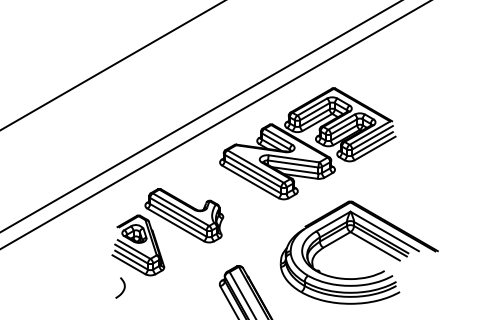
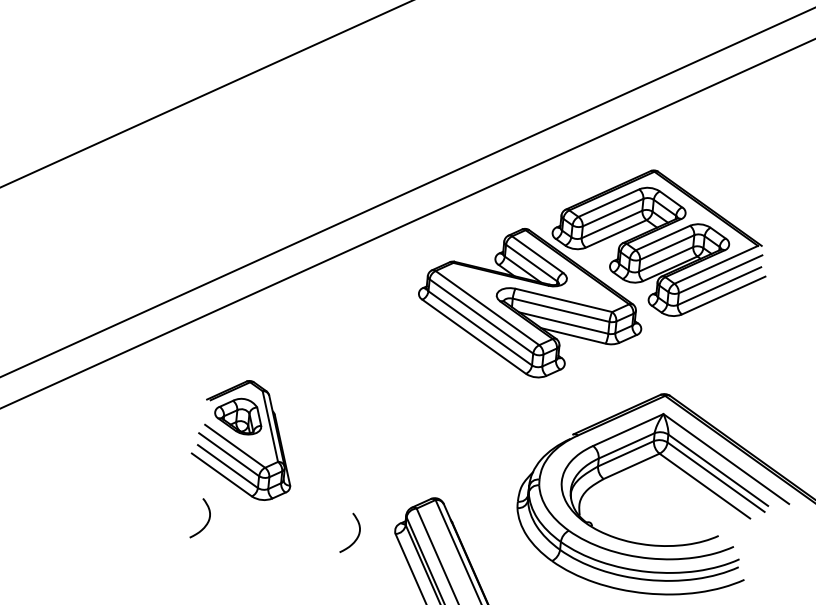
part: (184, 215) -> (339, 389), removed
curve: (200, 287) -> (356, 532), added

